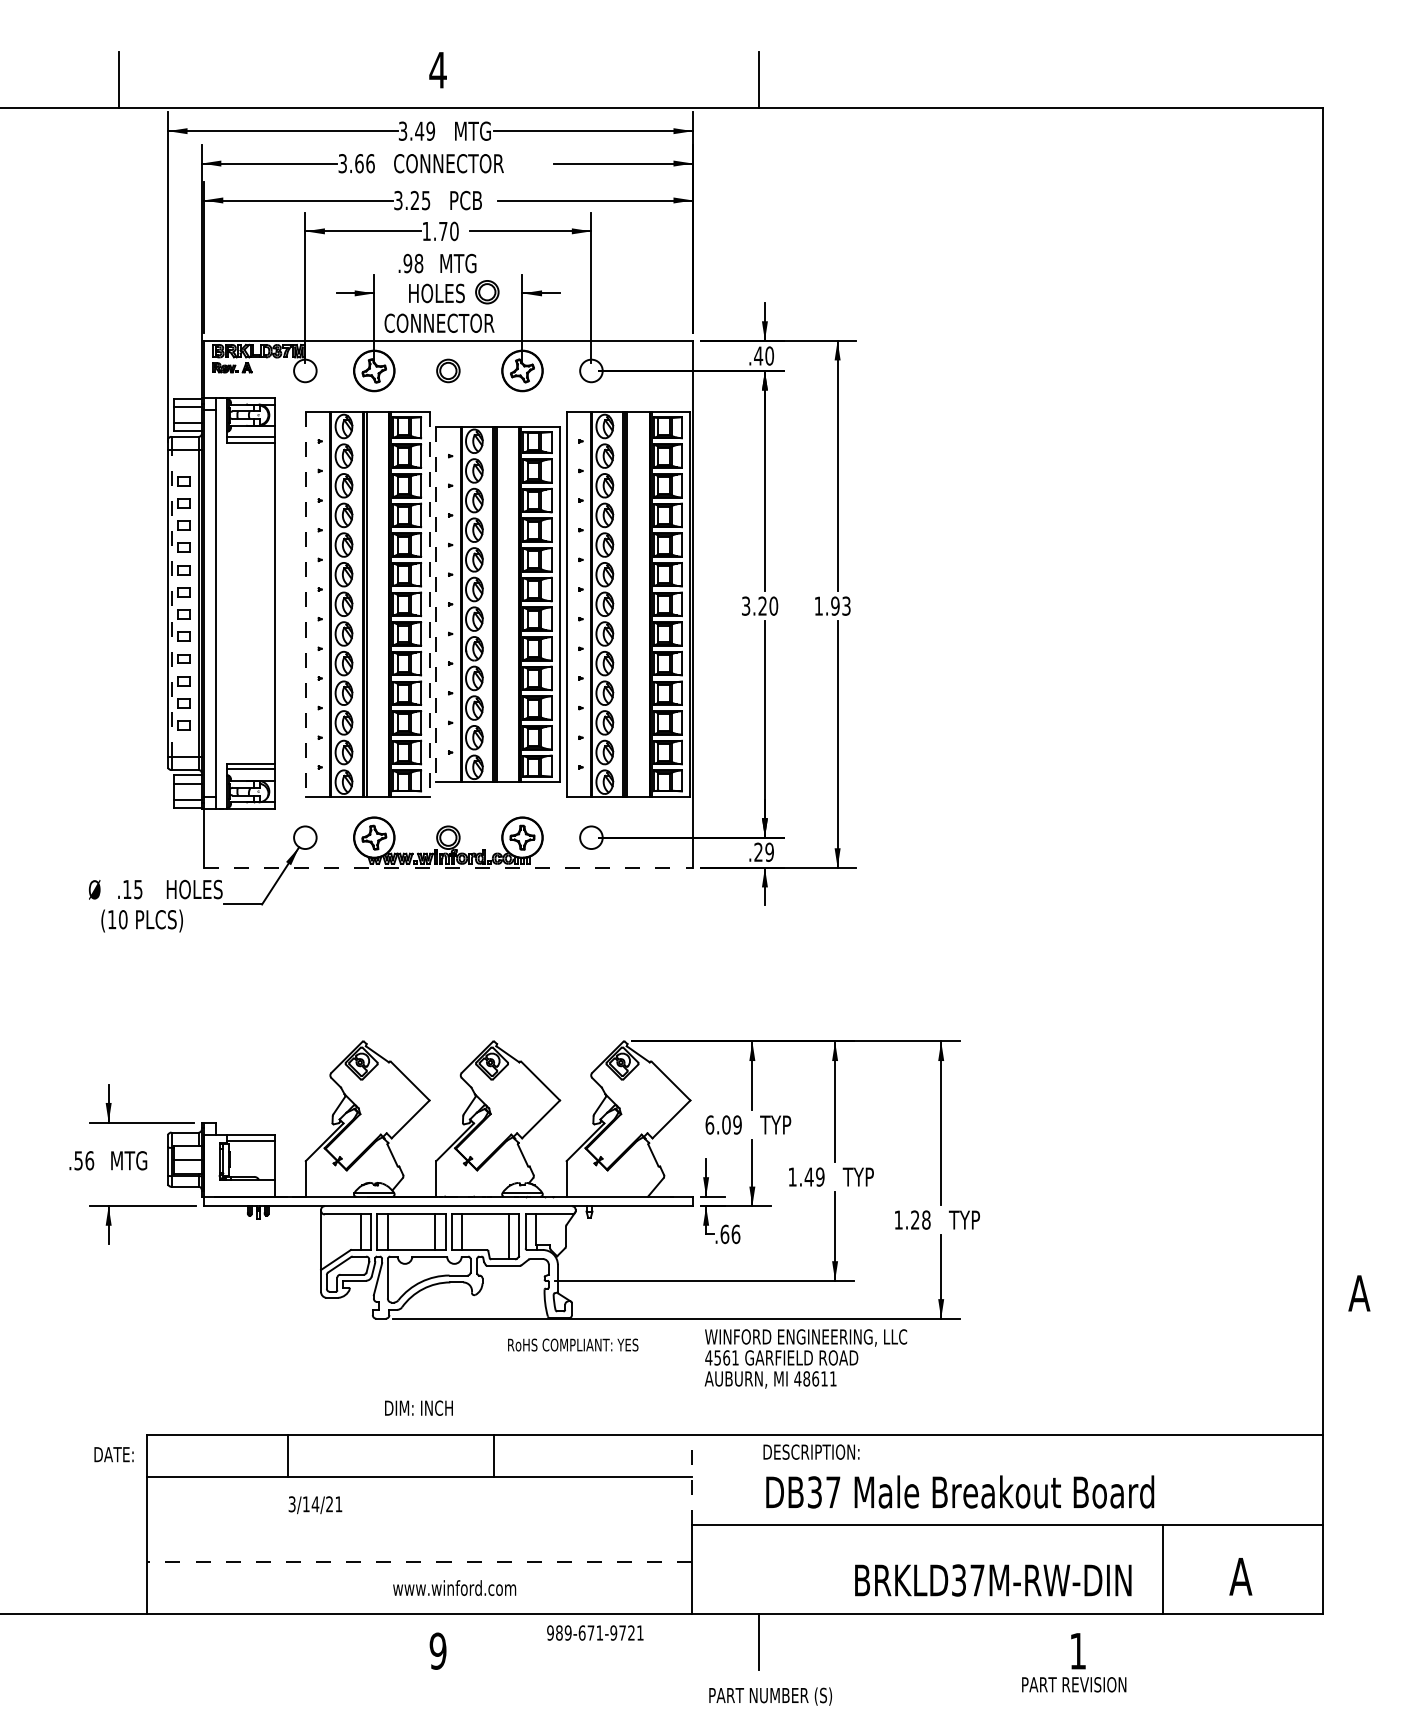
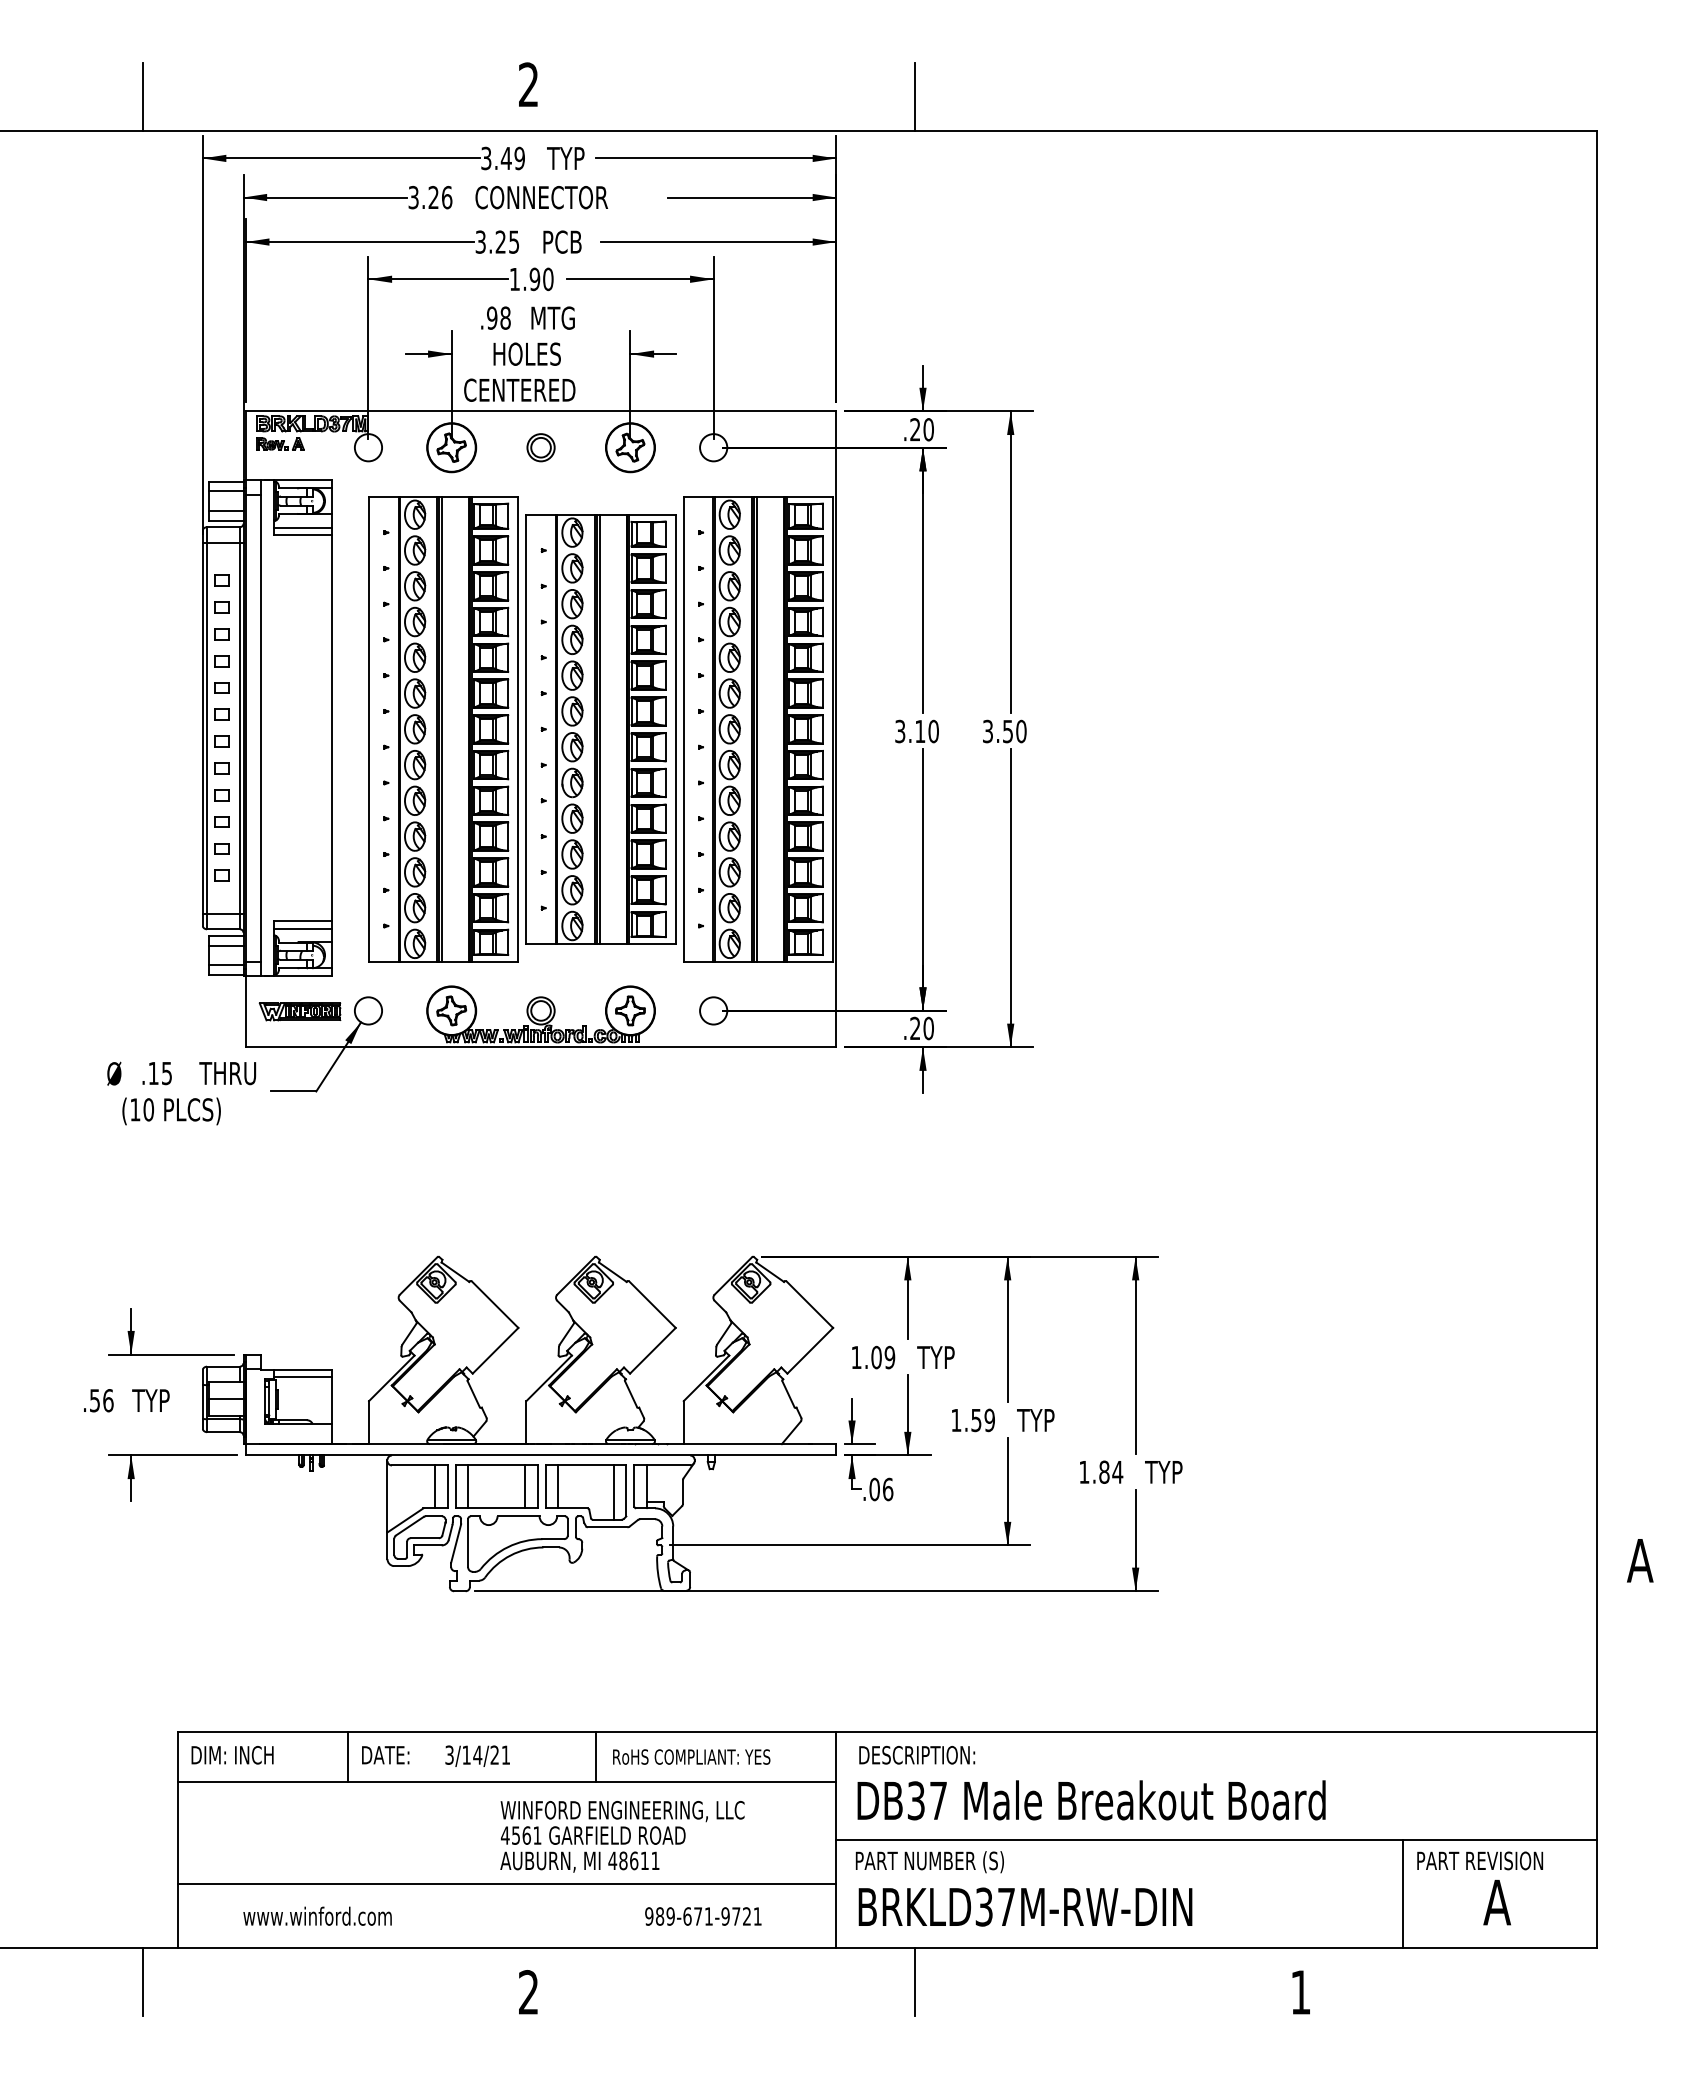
text: (437, 69) -> (528, 84), 4 -> 2
text: (471, 131) -> (569, 158), MTG -> TYP
text: (359, 163) -> (433, 197), 3.66 -> 3.26
text: (442, 231) -> (534, 279), 1.70 -> 1.90
part: (486, 292) -> (587, 352), removed
text: (445, 322) -> (537, 389), CONNECTOR -> CENTERED
text: (757, 355) -> (914, 429), .40 -> .20
line: (171, 602) -> (207, 727), dashed -> solid
line: (306, 604) -> (369, 729), dashed -> solid
line: (429, 604) -> (518, 729), dashed -> solid
line: (436, 604) -> (526, 729), dashed -> solid
text: (762, 605) -> (920, 730), 3.20 -> 3.10
text: (832, 606) -> (1004, 731), 1.93 -> 3.50
part: (248, 838) -> (299, 1011), added
text: (769, 852) -> (928, 1028), .29 -> .20
line: (448, 868) -> (541, 1047), dashed -> solid
text: (193, 889) -> (233, 1073), HOLES -> THRU
text: (709, 1124) -> (856, 1357), 6.09 -> 1.09
text: (127, 1160) -> (154, 1400), MTG -> TYP
text: (808, 1177) -> (975, 1420), 1.49 -> 1.59
text: (921, 1219) -> (1111, 1471), 1.28 -> 1.84
text: (724, 1233) -> (874, 1488), .66 -> .06
text: (573, 1344) -> (691, 1756), moved
text: (805, 1358) -> (622, 1836), moved
text: (418, 1408) -> (232, 1755), moved
text: (811, 1451) -> (917, 1754), moved
text: (113, 1454) -> (385, 1755), moved
line: (692, 1479) -> (835, 1785), dashed -> solid
text: (960, 1492) -> (1091, 1800), moved
text: (315, 1504) -> (477, 1755), moved
line: (419, 1561) -> (506, 1884), dashed -> solid
text: (993, 1579) -> (1025, 1906), moved
text: (454, 1587) -> (317, 1915), moved
text: (595, 1633) -> (703, 1916), moved
line: (118, 1642) -> (143, 1981), added
text: (437, 1651) -> (528, 1992), 9 -> 2
text: (1073, 1684) -> (1479, 1860), moved
text: (770, 1696) -> (929, 1862), moved

